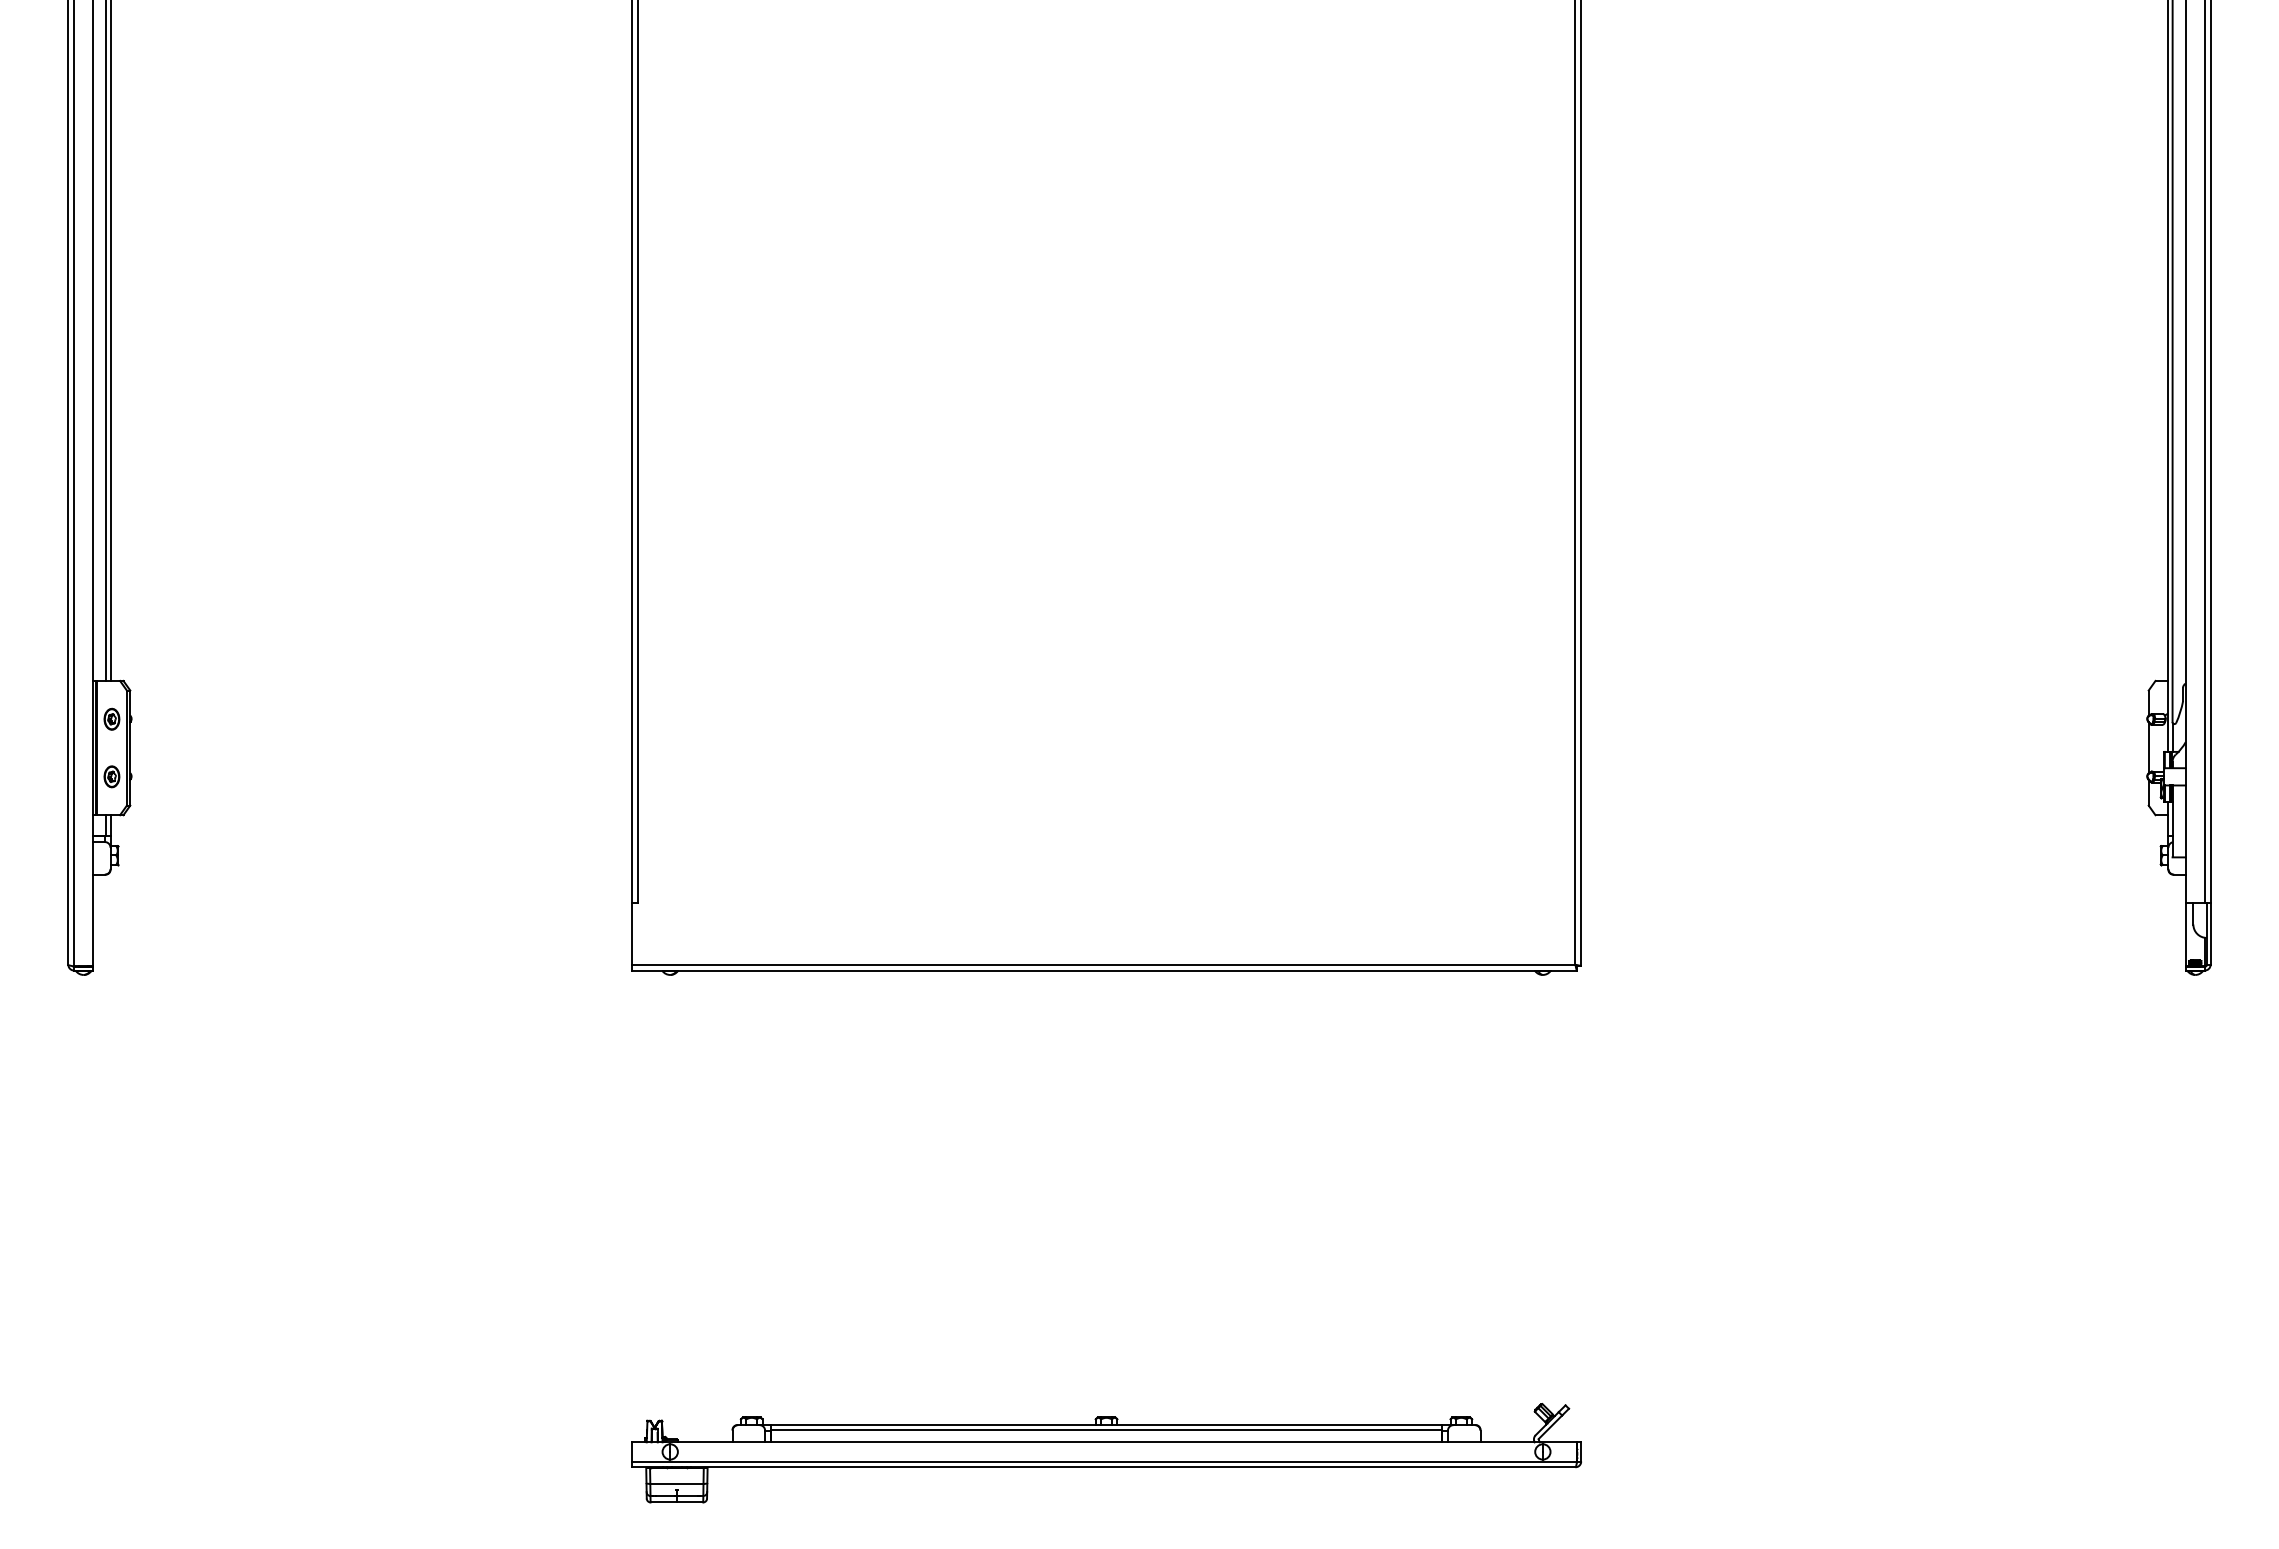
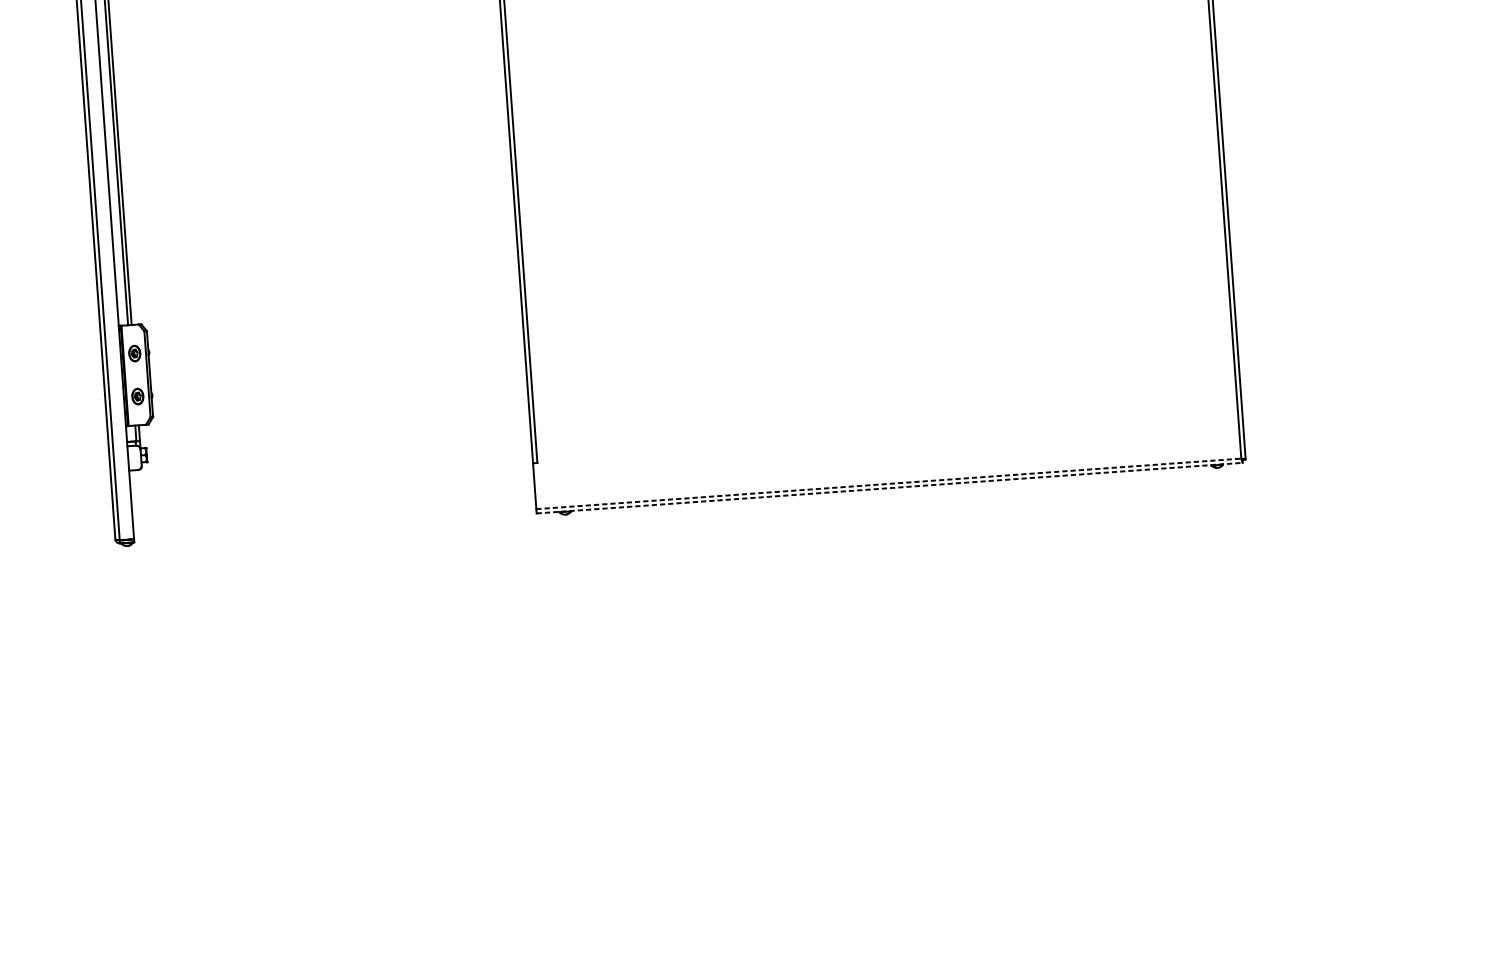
line: (1103, 964) -> (888, 483), solid -> dashed
line: (1104, 970) -> (889, 488), solid -> dashed
part: (1106, 1453) -> (917, 848), removed

